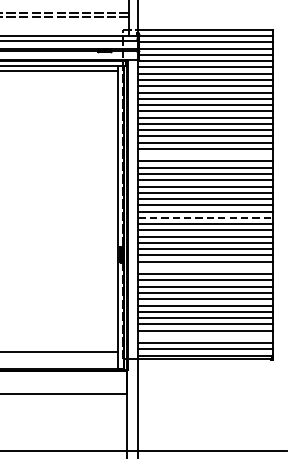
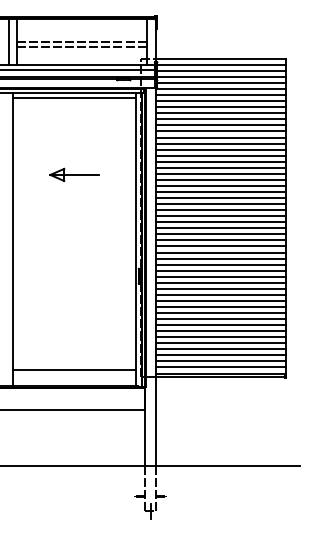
part: (53, 149) -> (74, 174), added
line: (205, 154) -> (220, 179), added
line: (206, 217) -> (221, 240), dashed -> solid
line: (205, 267) -> (220, 288), added
line: (205, 336) -> (220, 355), added

